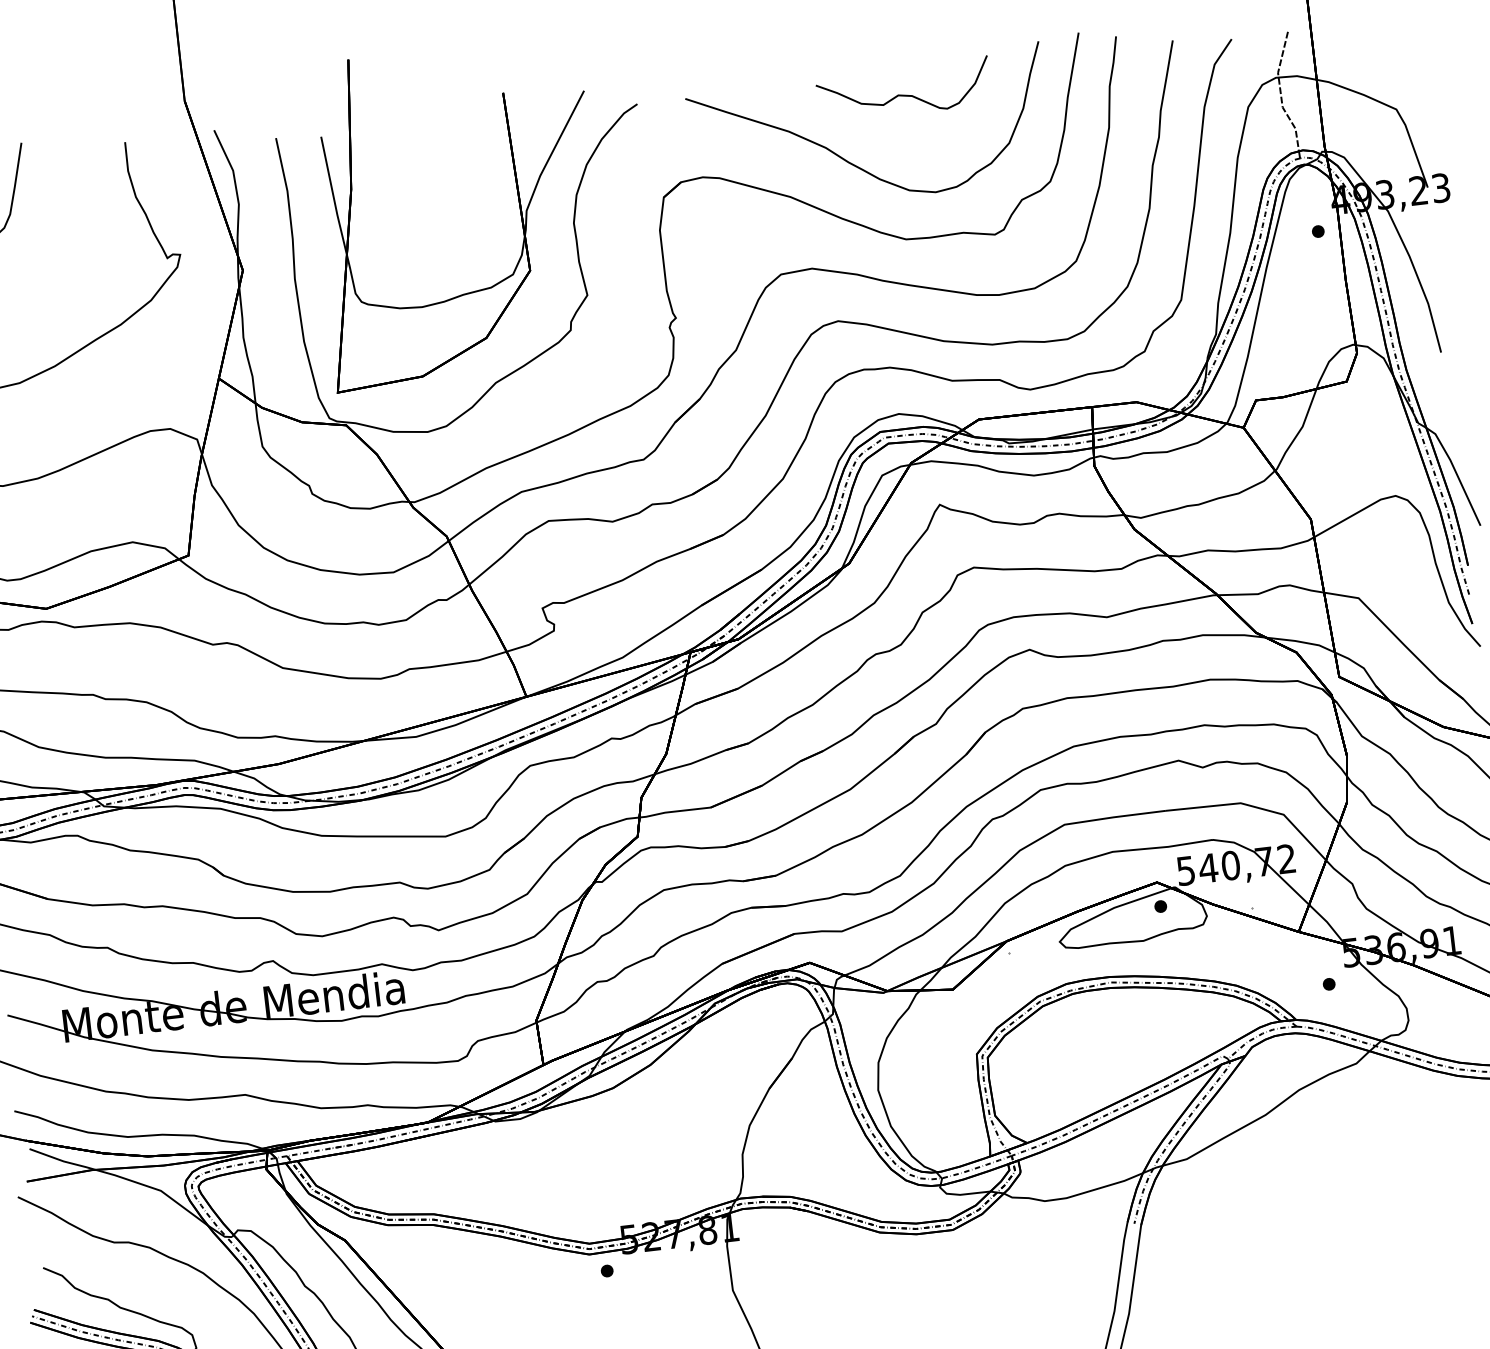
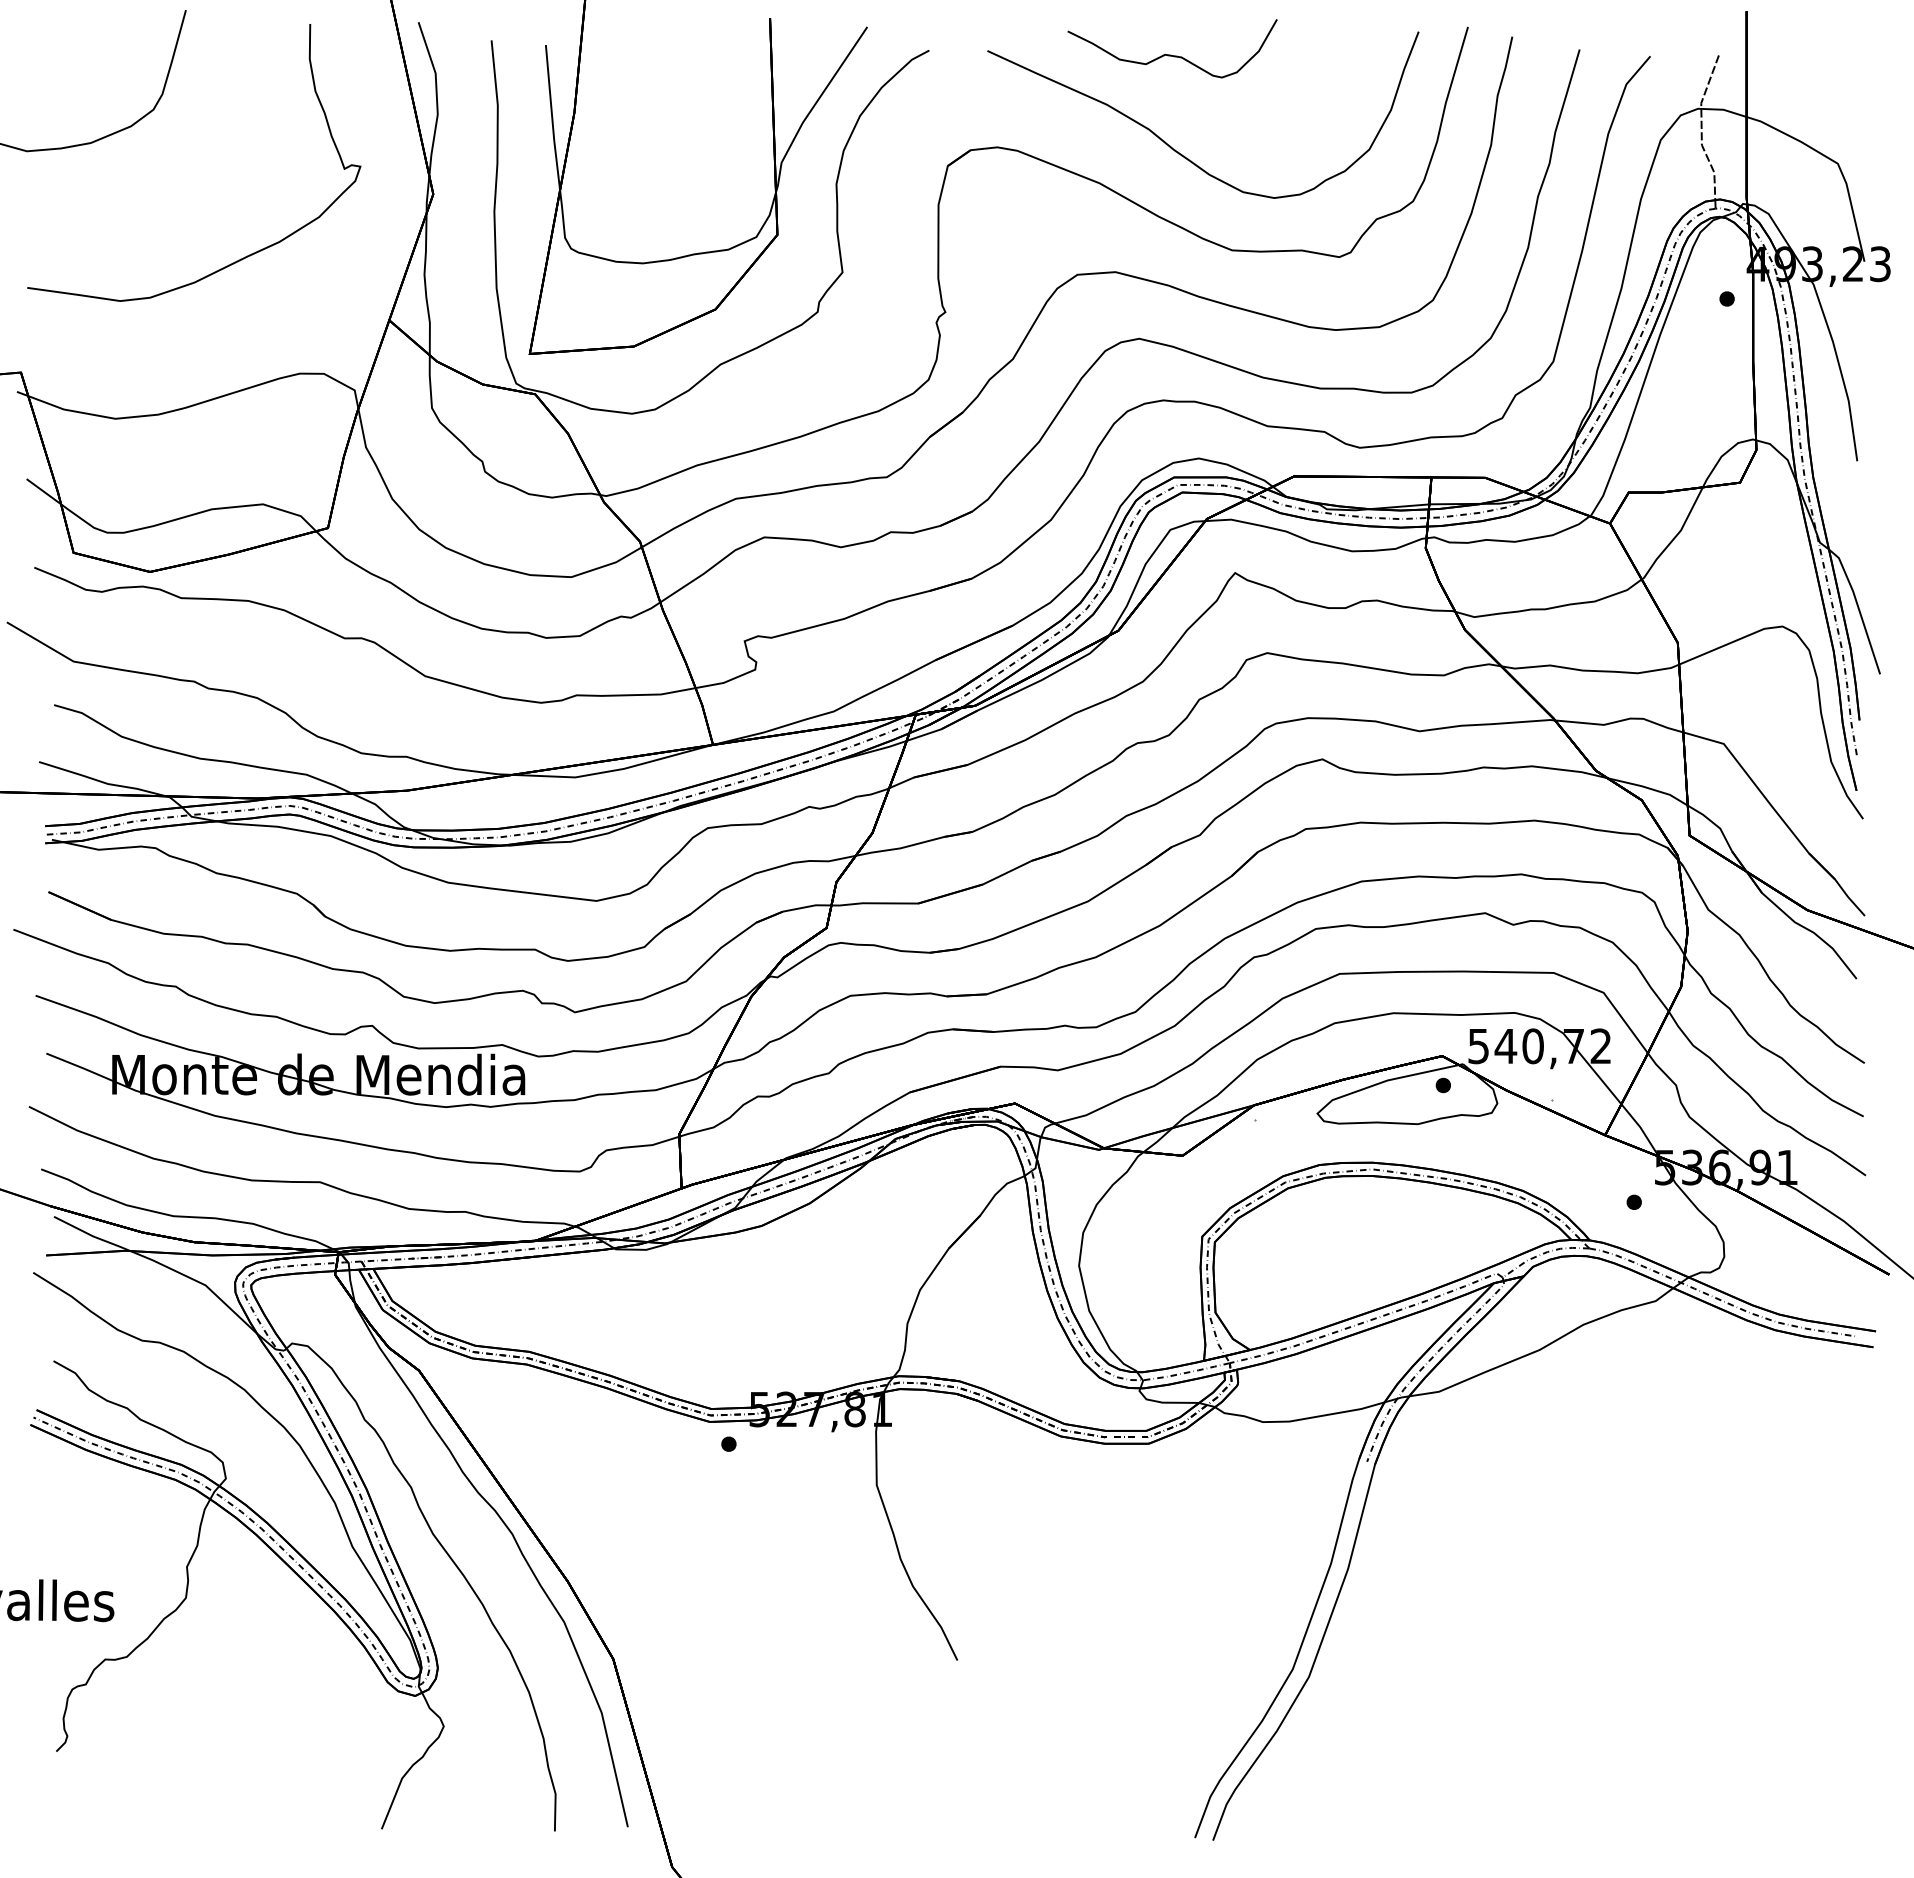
curve: (903, 94) -> (1171, 54), moved

